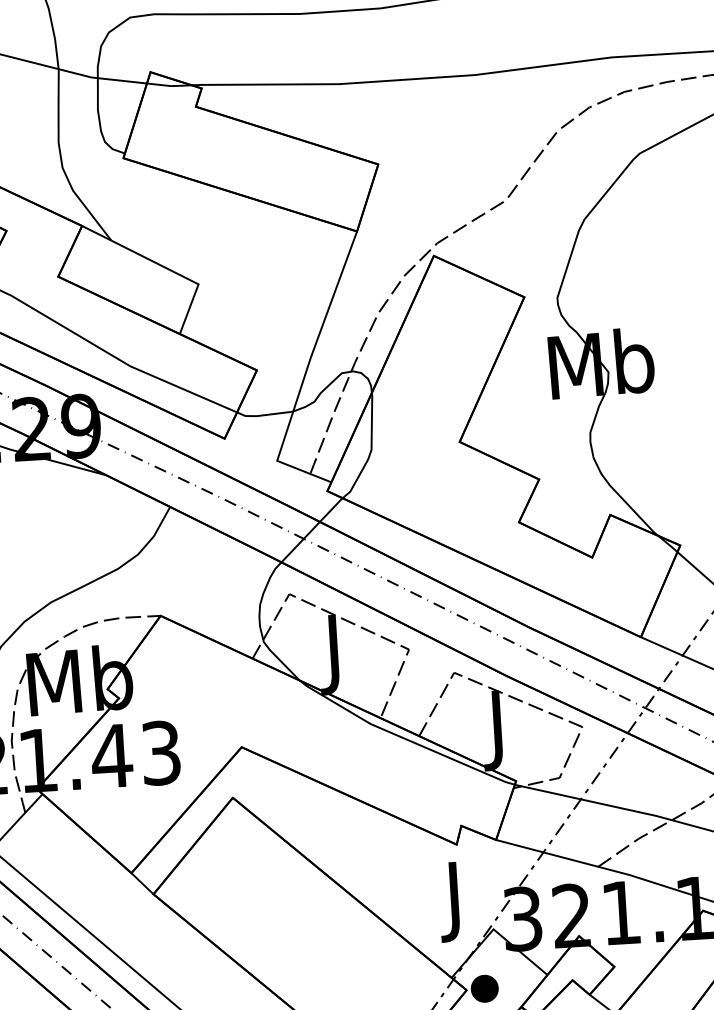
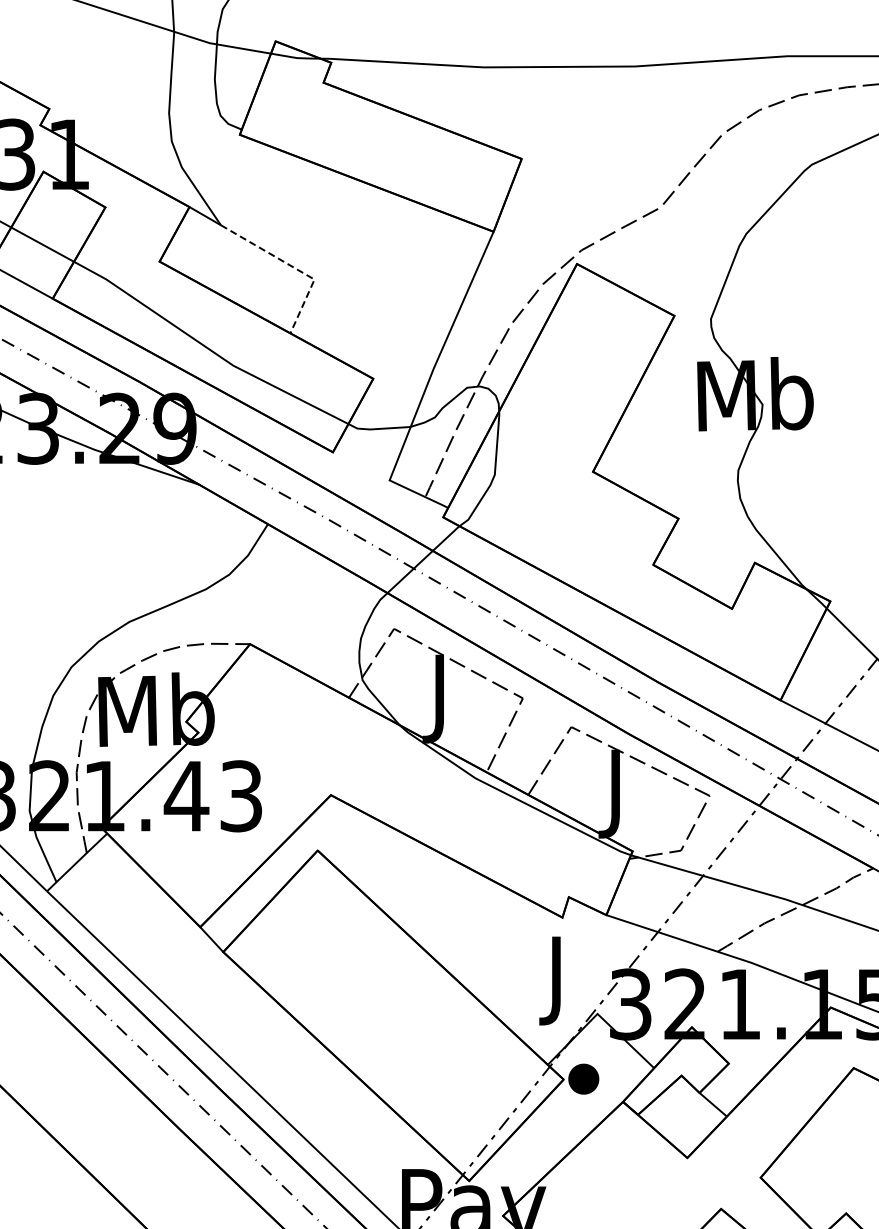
line: (179, 274) -> (293, 267), solid -> dashed

